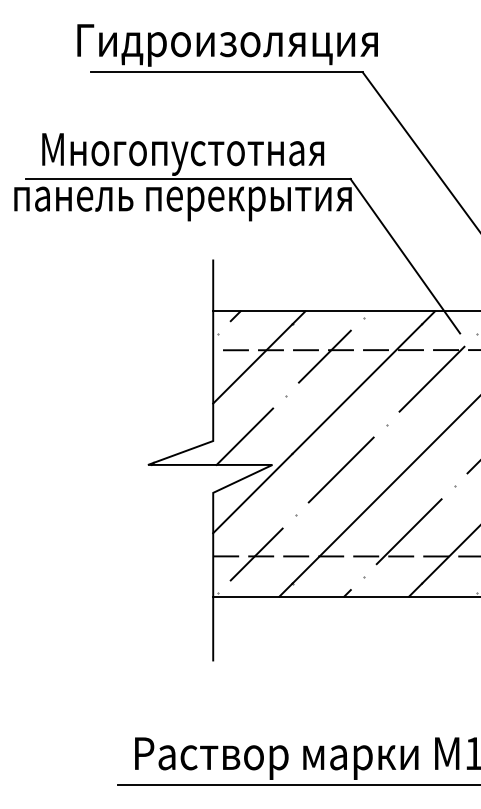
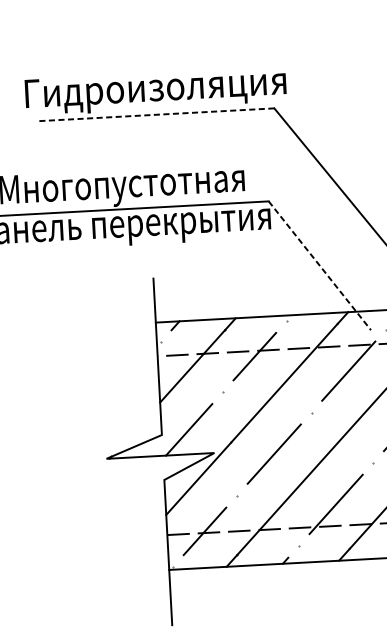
line: (226, 72) -> (156, 114), solid -> dashed
line: (405, 256) -> (320, 265), solid -> dashed

